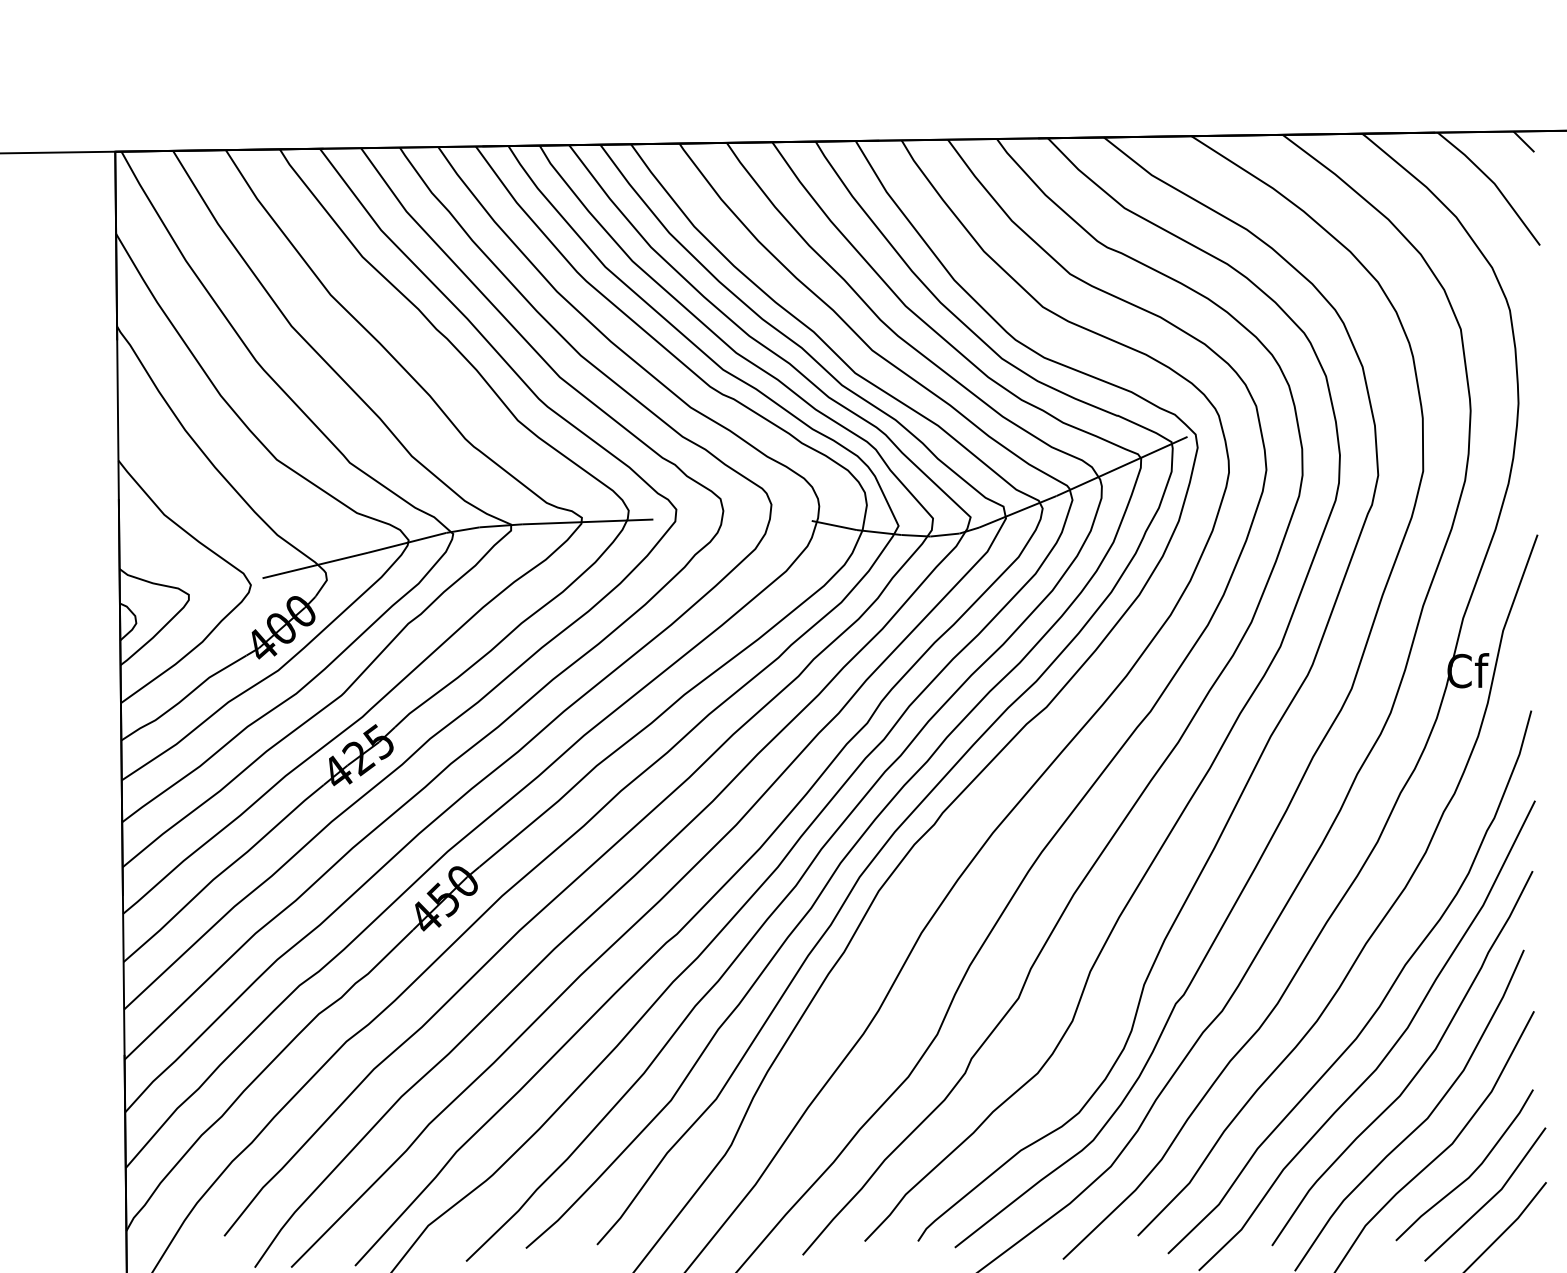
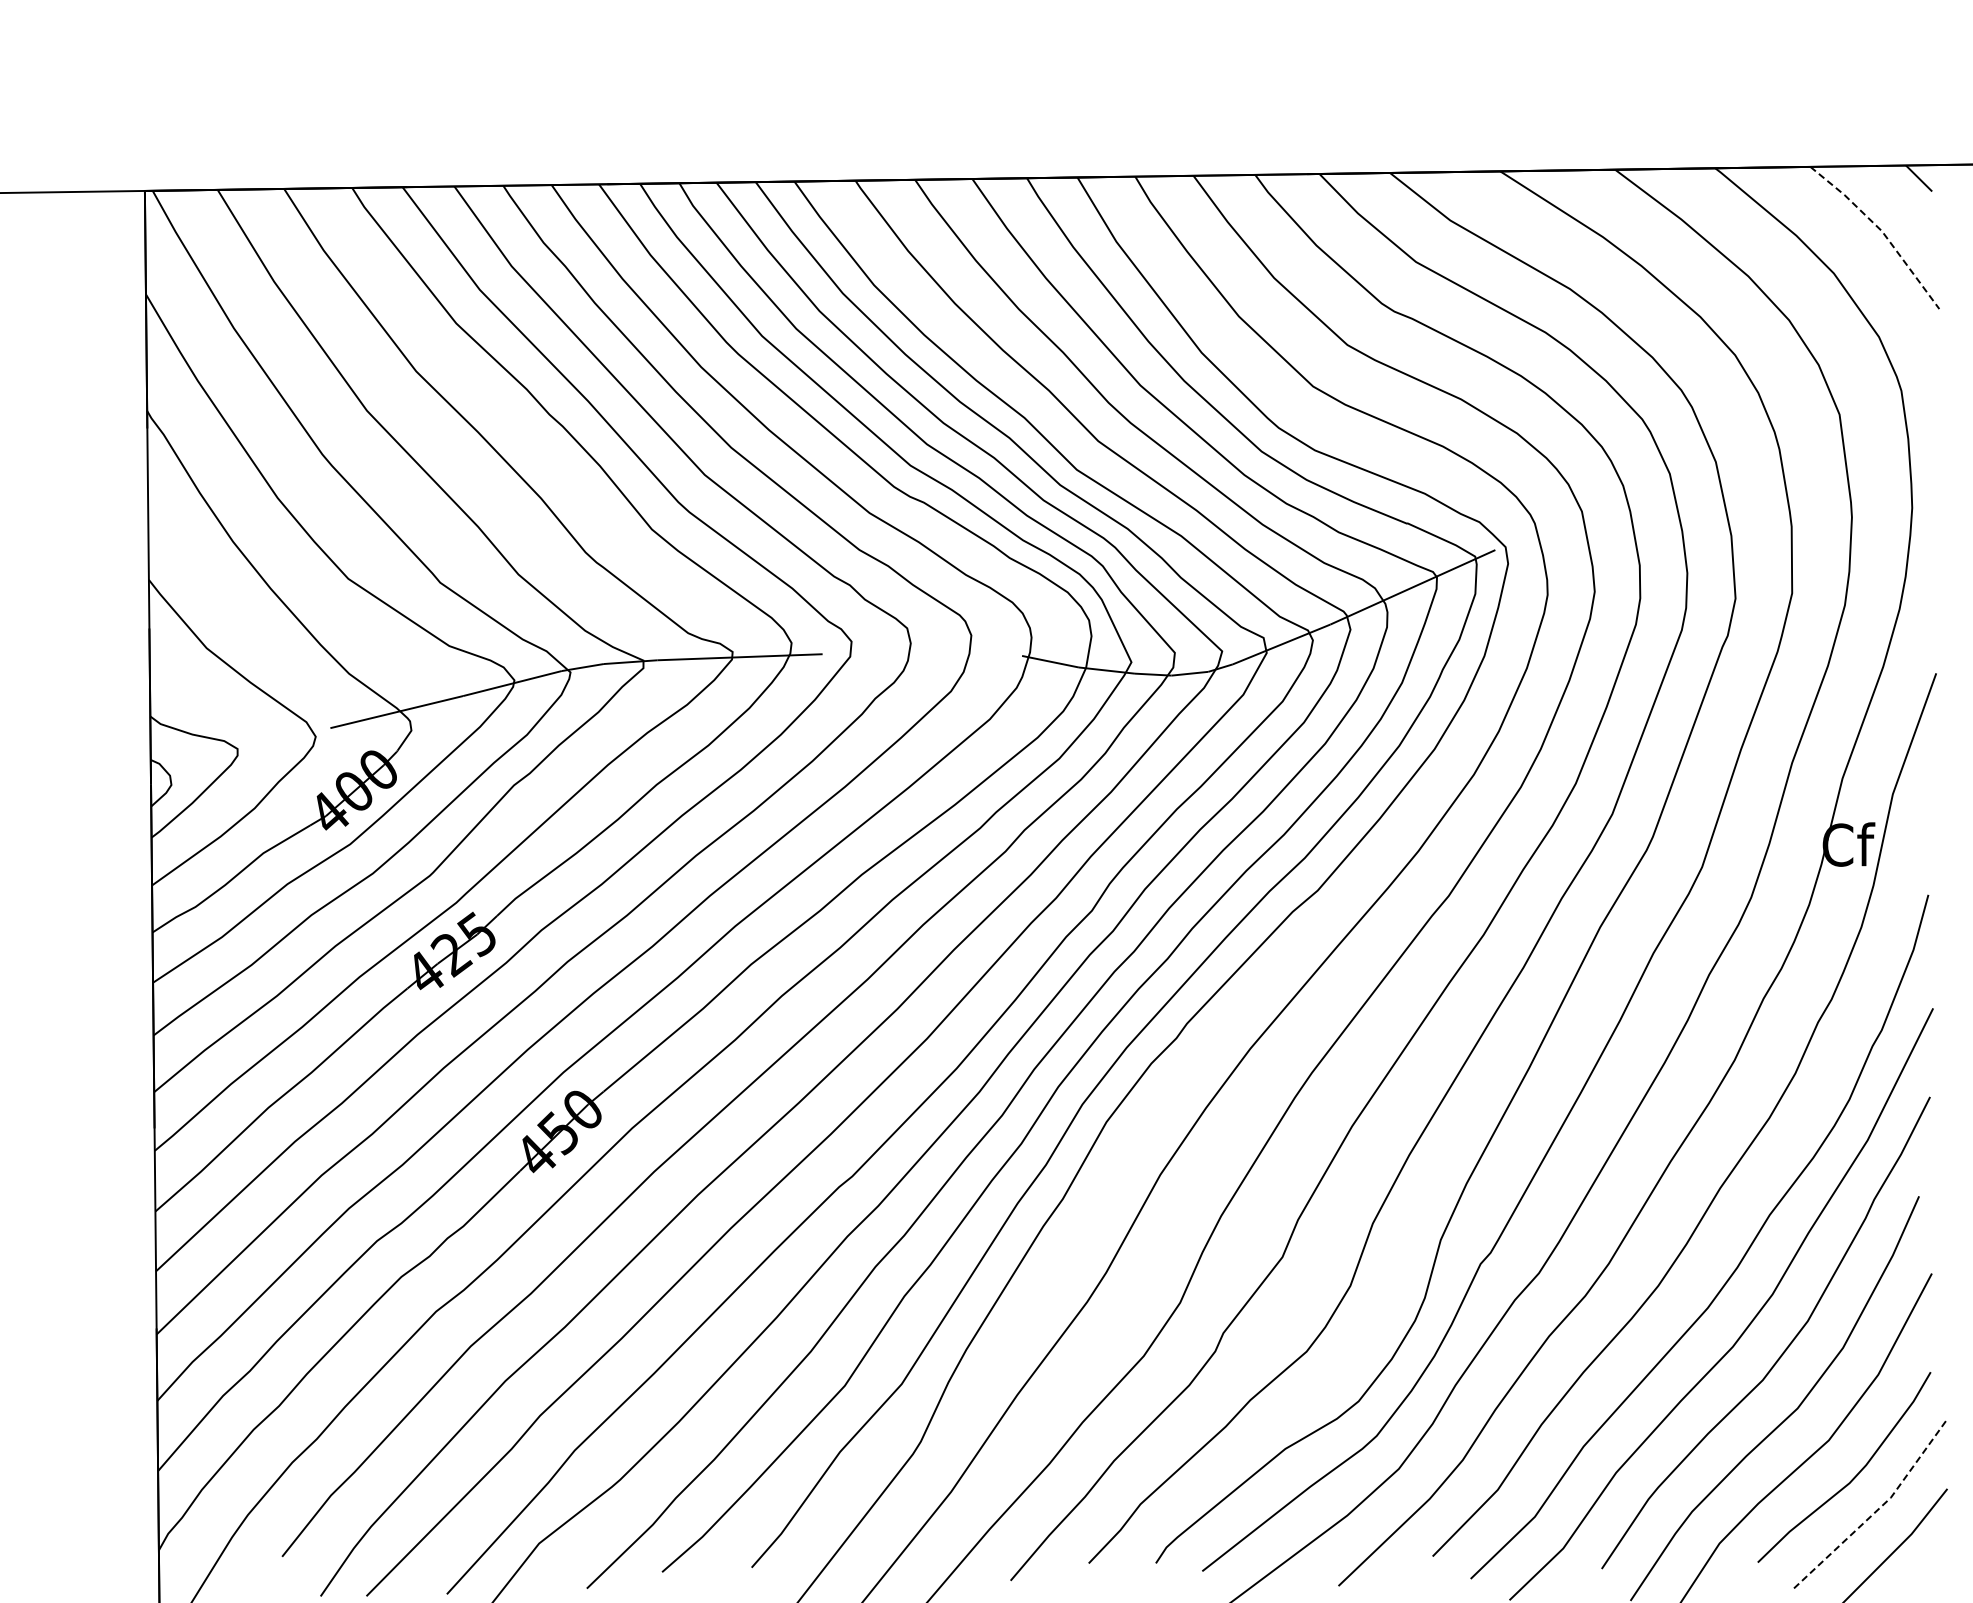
line: (1494, 183) -> (1882, 231), solid -> dashed
line: (1490, 1199) -> (1877, 1510), solid -> dashed

